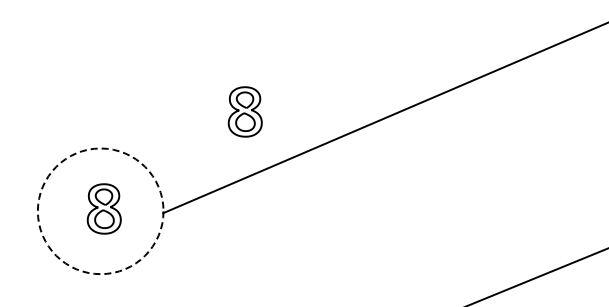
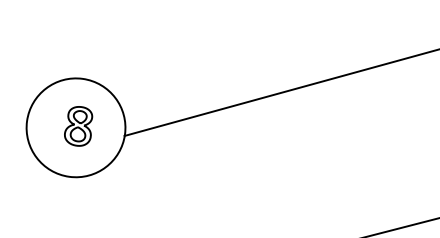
part: (244, 111) -> (198, 65), removed
circle: (100, 211) -> (75, 127), dashed -> solid

